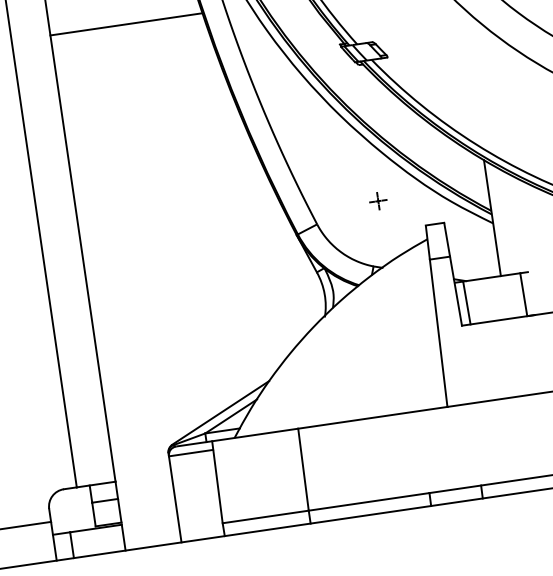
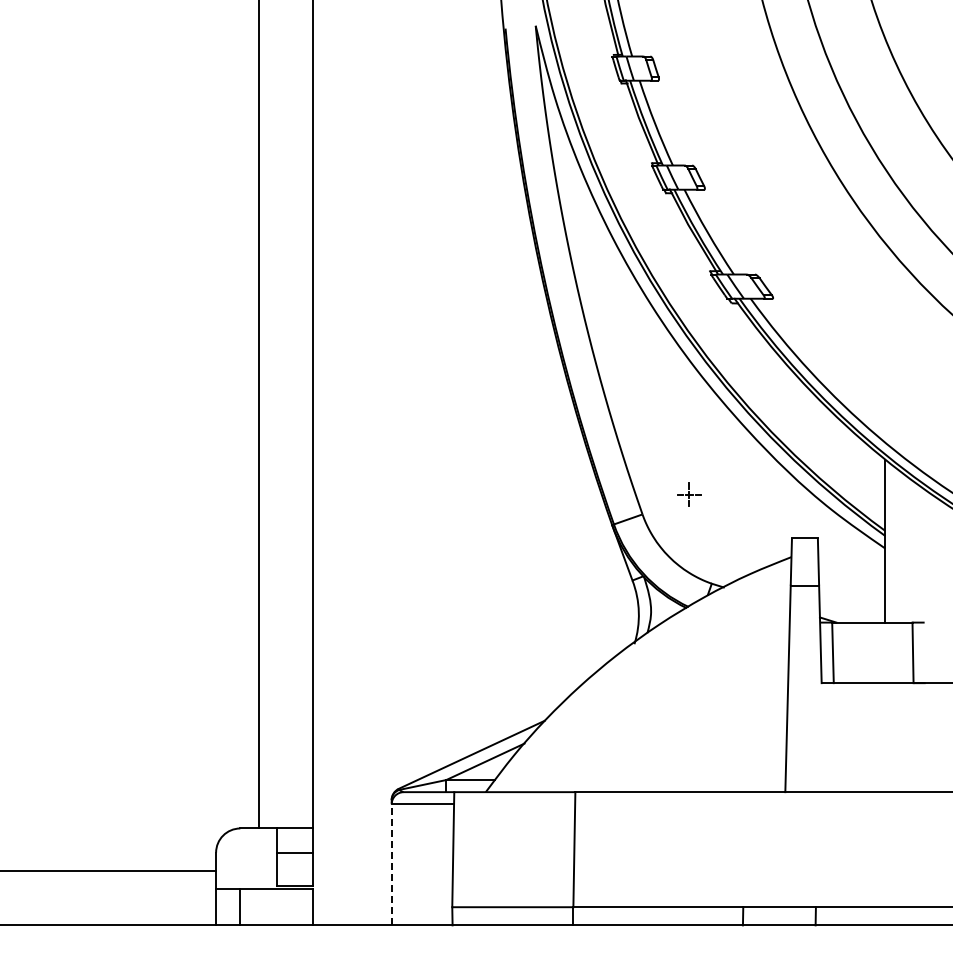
line: (126, 24) -> (419, 200), removed
part: (378, 200) -> (689, 494), moved
line: (175, 499) -> (391, 864), solid -> dashed

